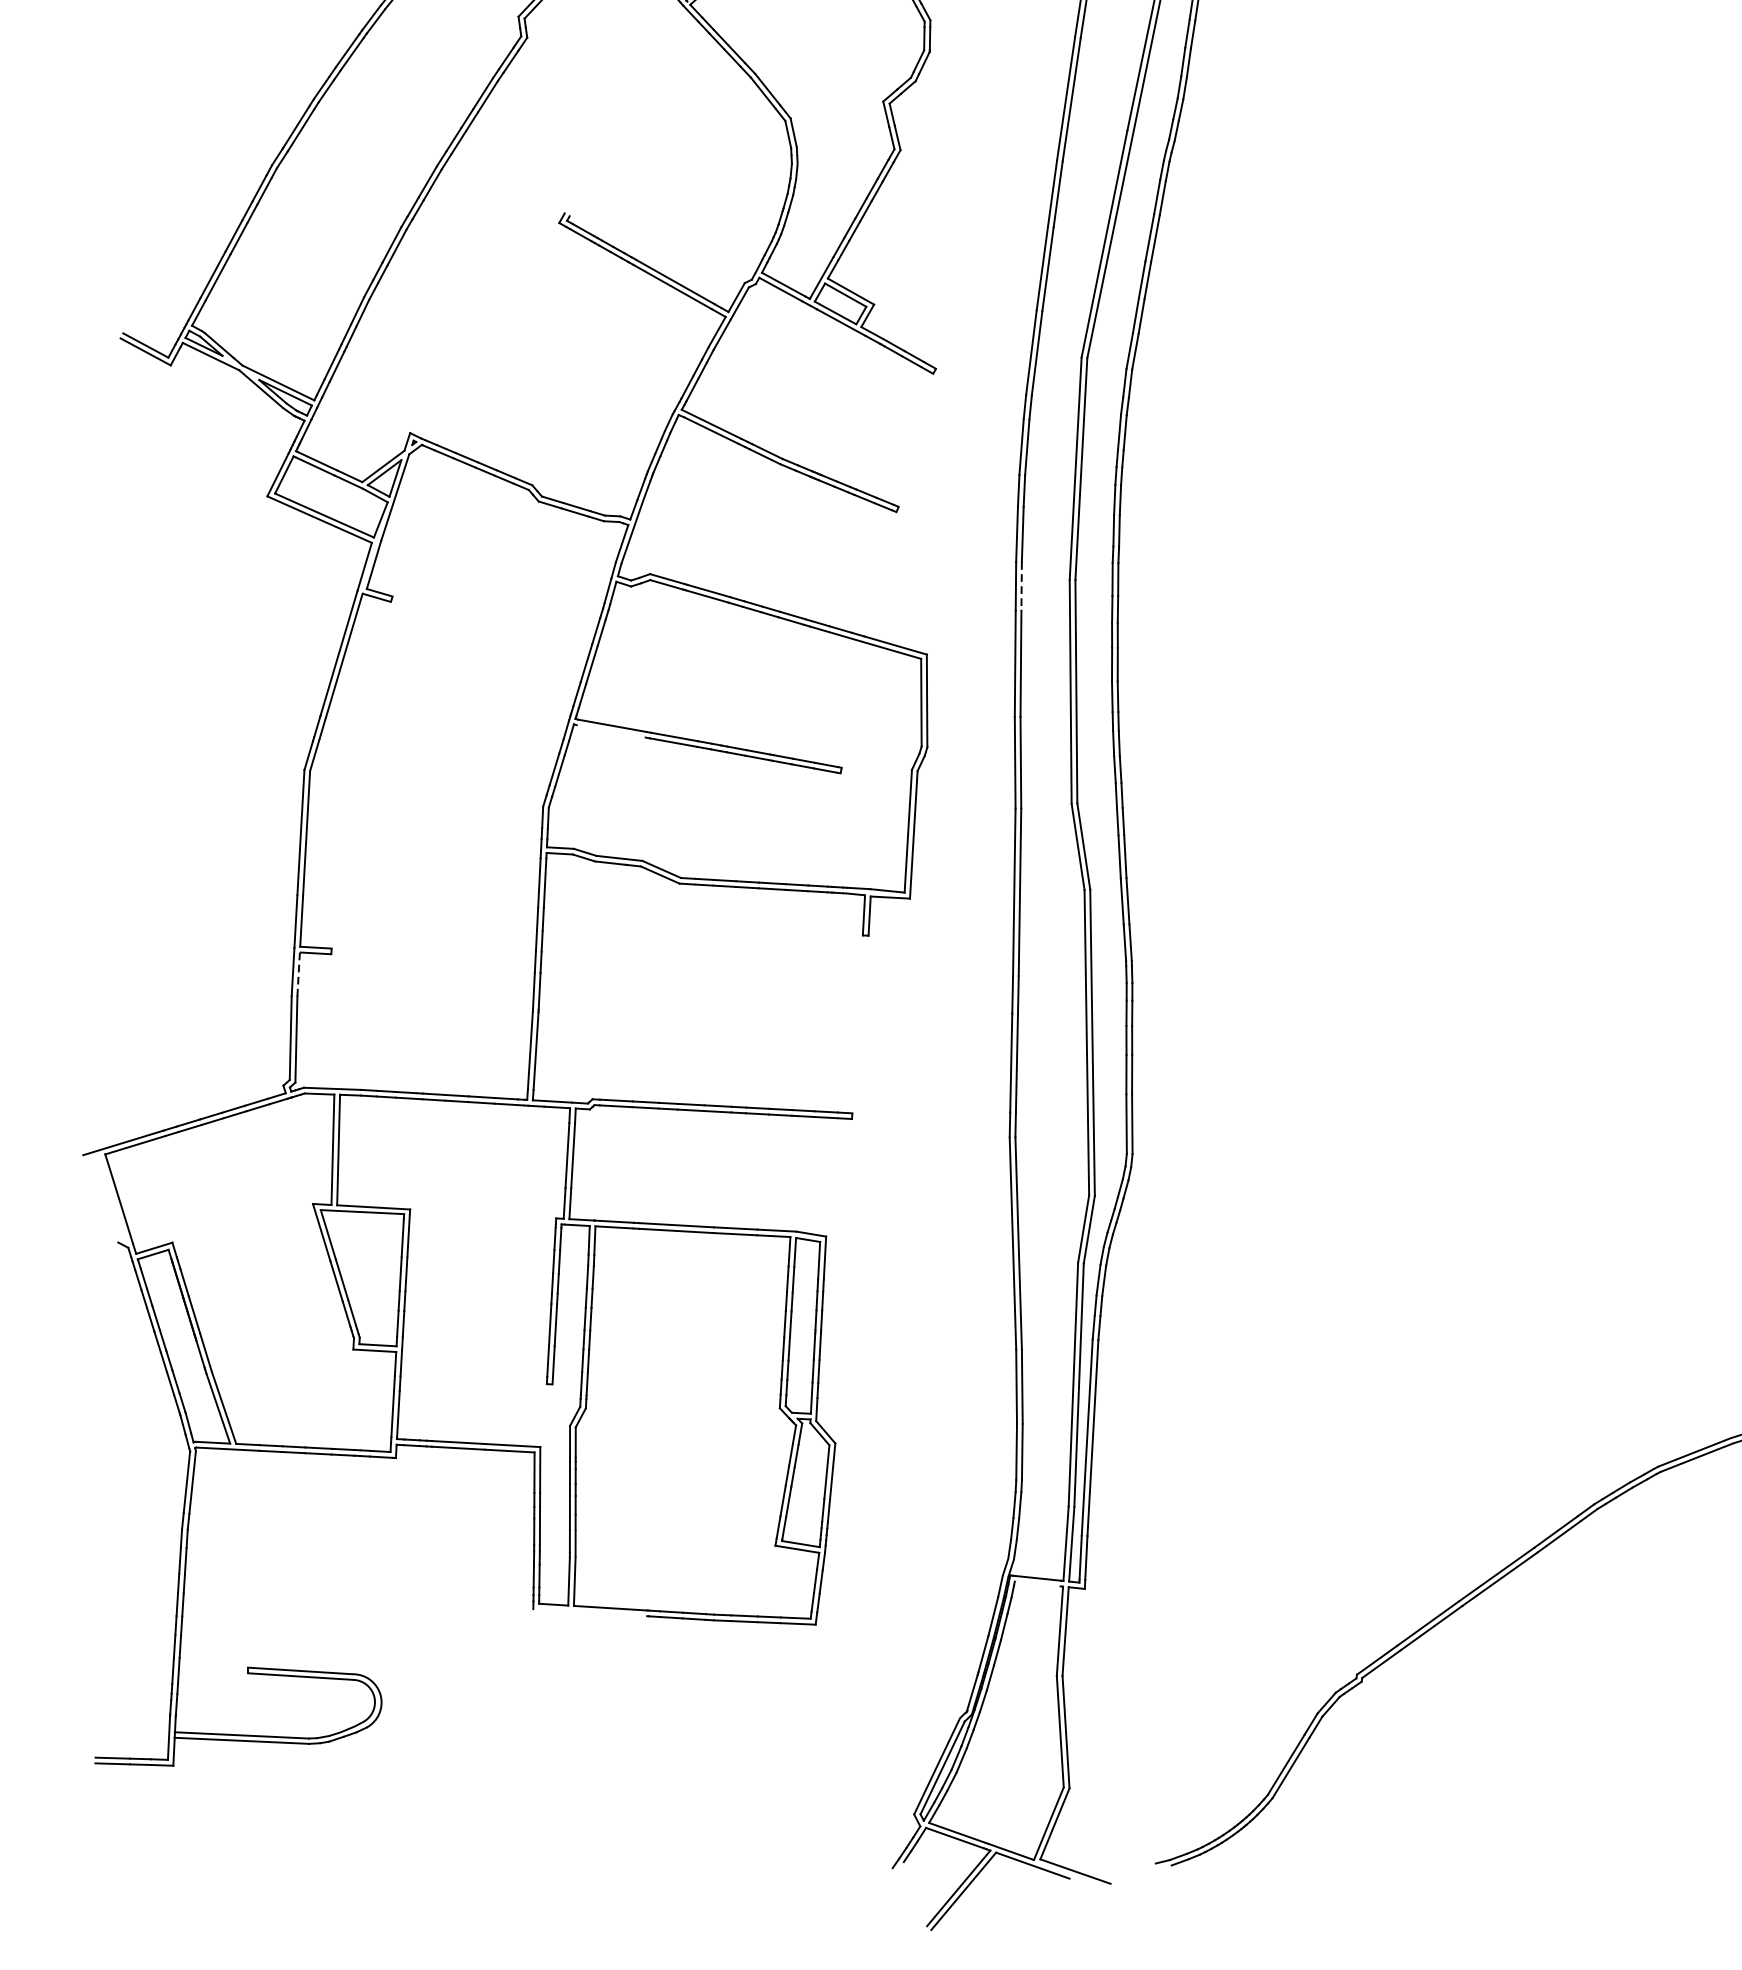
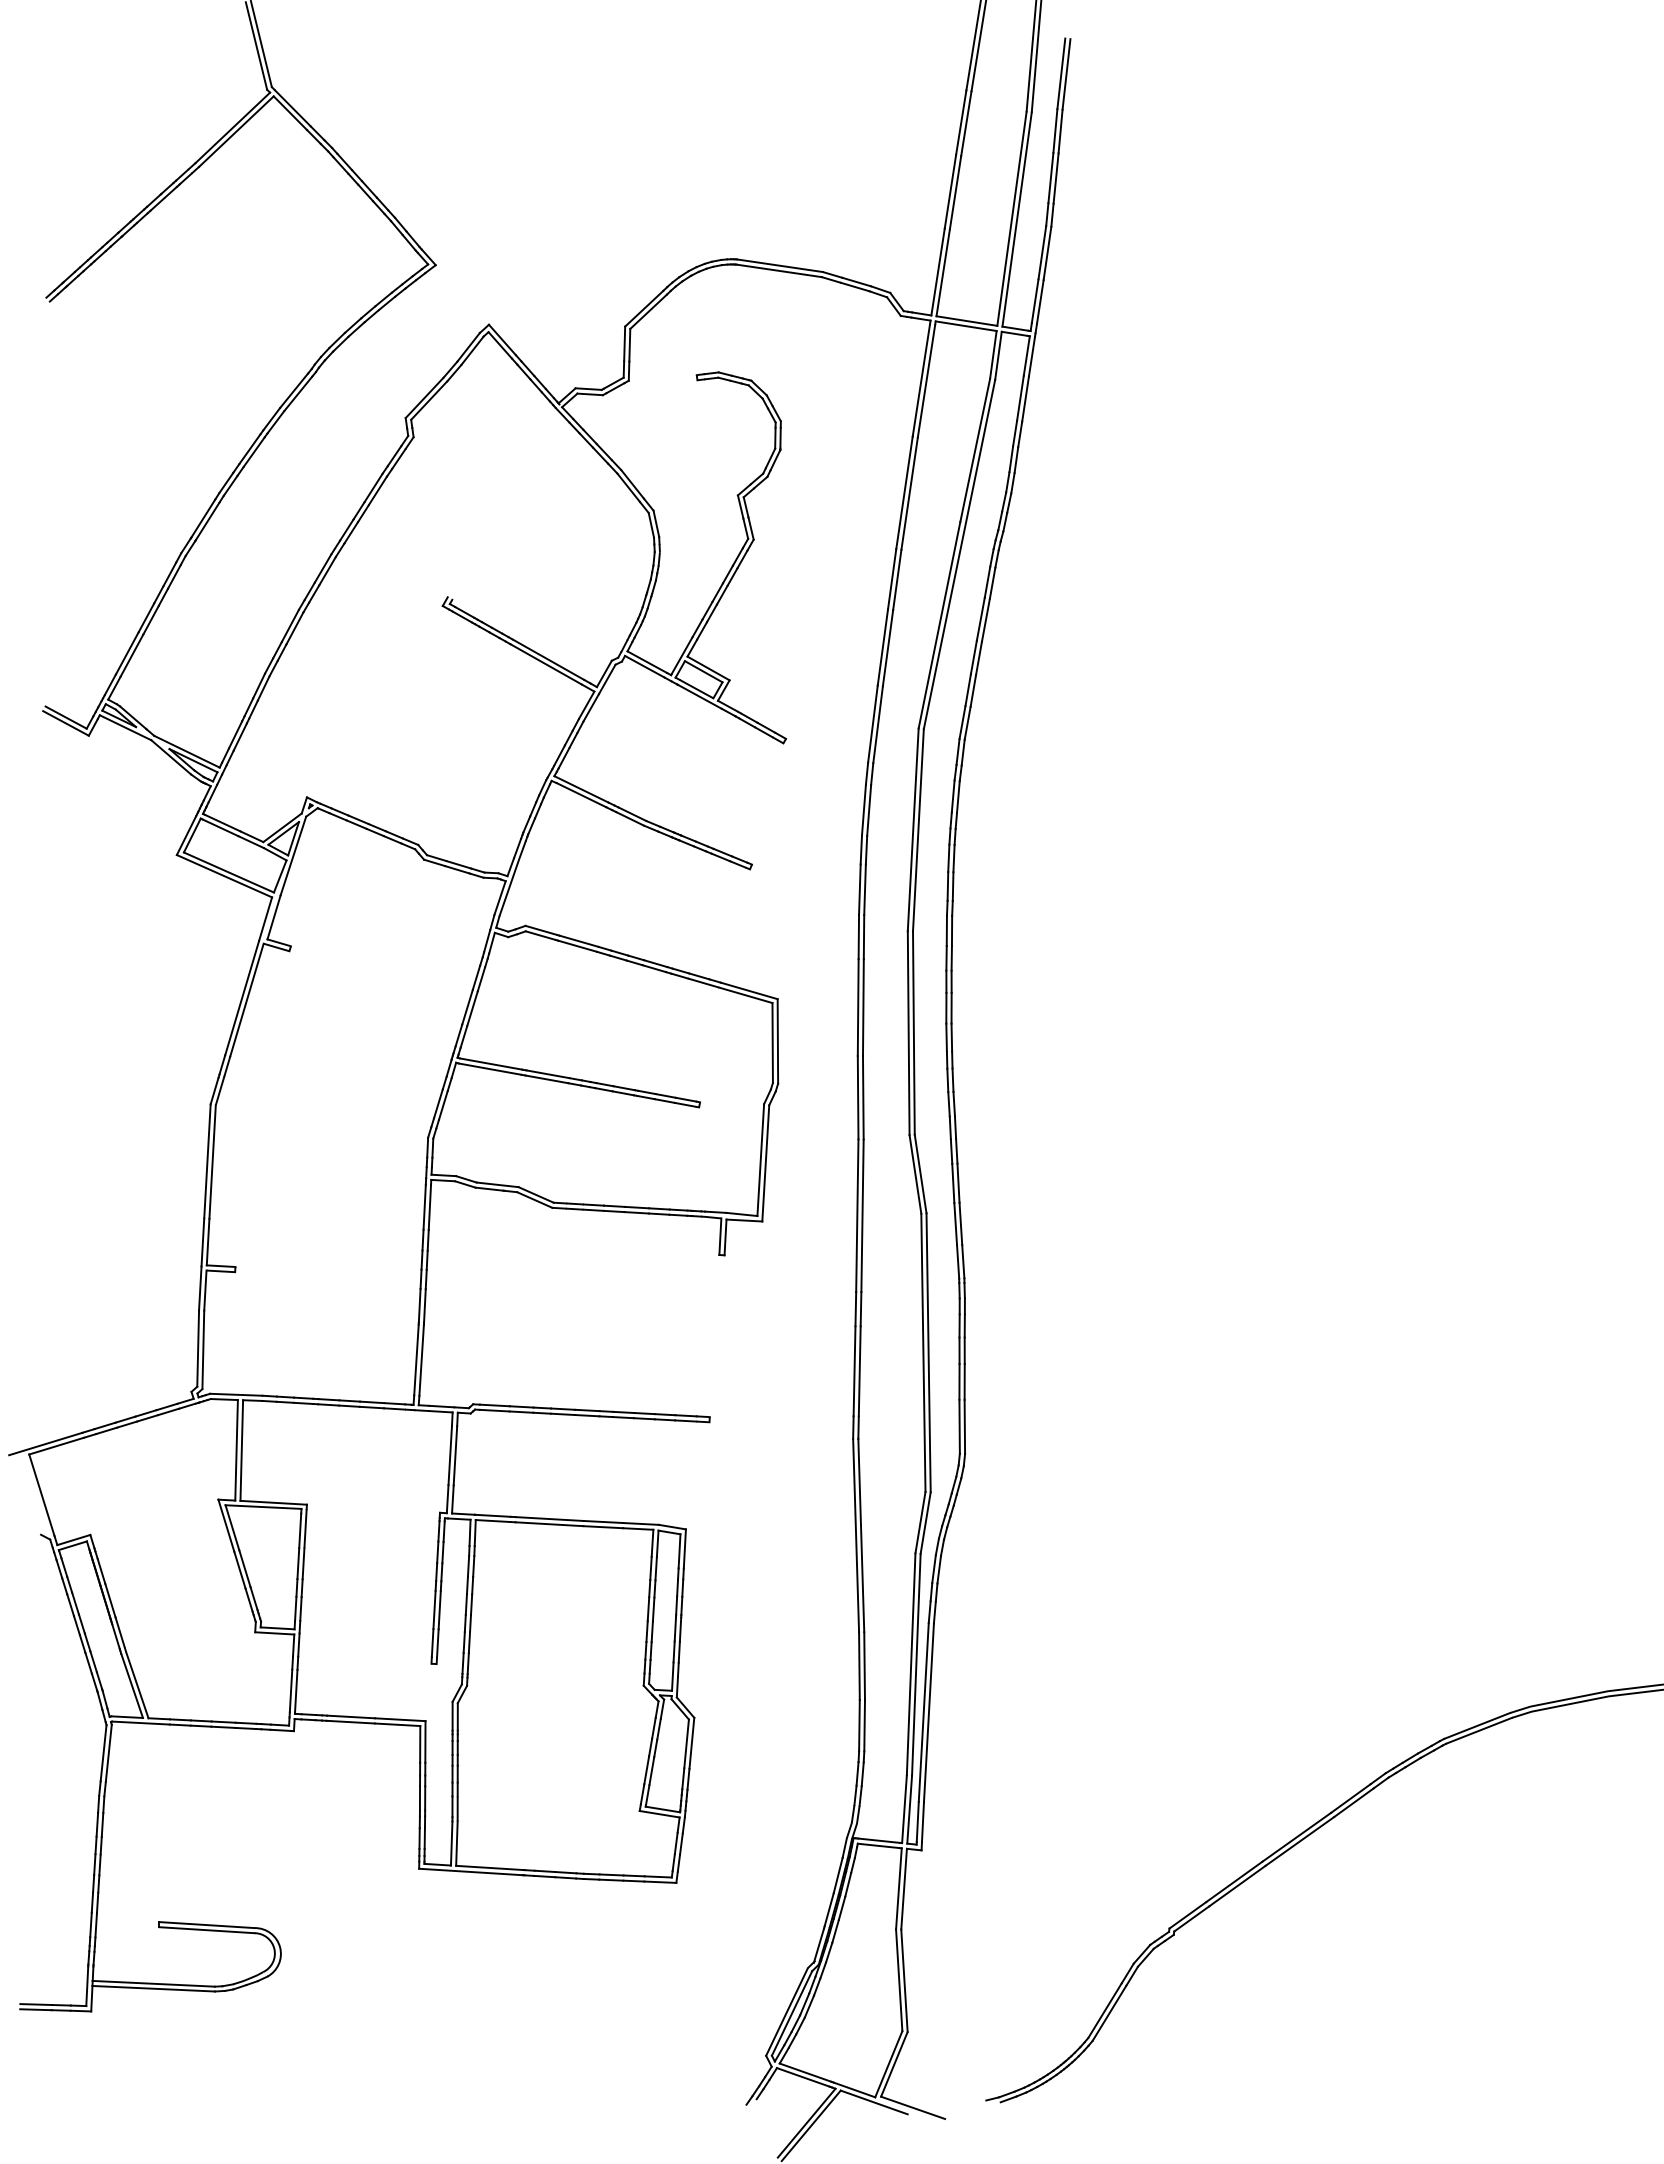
line: (1022, 586) -> (864, 937), dashed -> solid
line: (610, 730) -> (489, 1068), added
line: (298, 974) -> (205, 1290), dashed -> solid
line: (1037, 1583) -> (878, 1845), added
line: (589, 1612) -> (470, 1871), added

